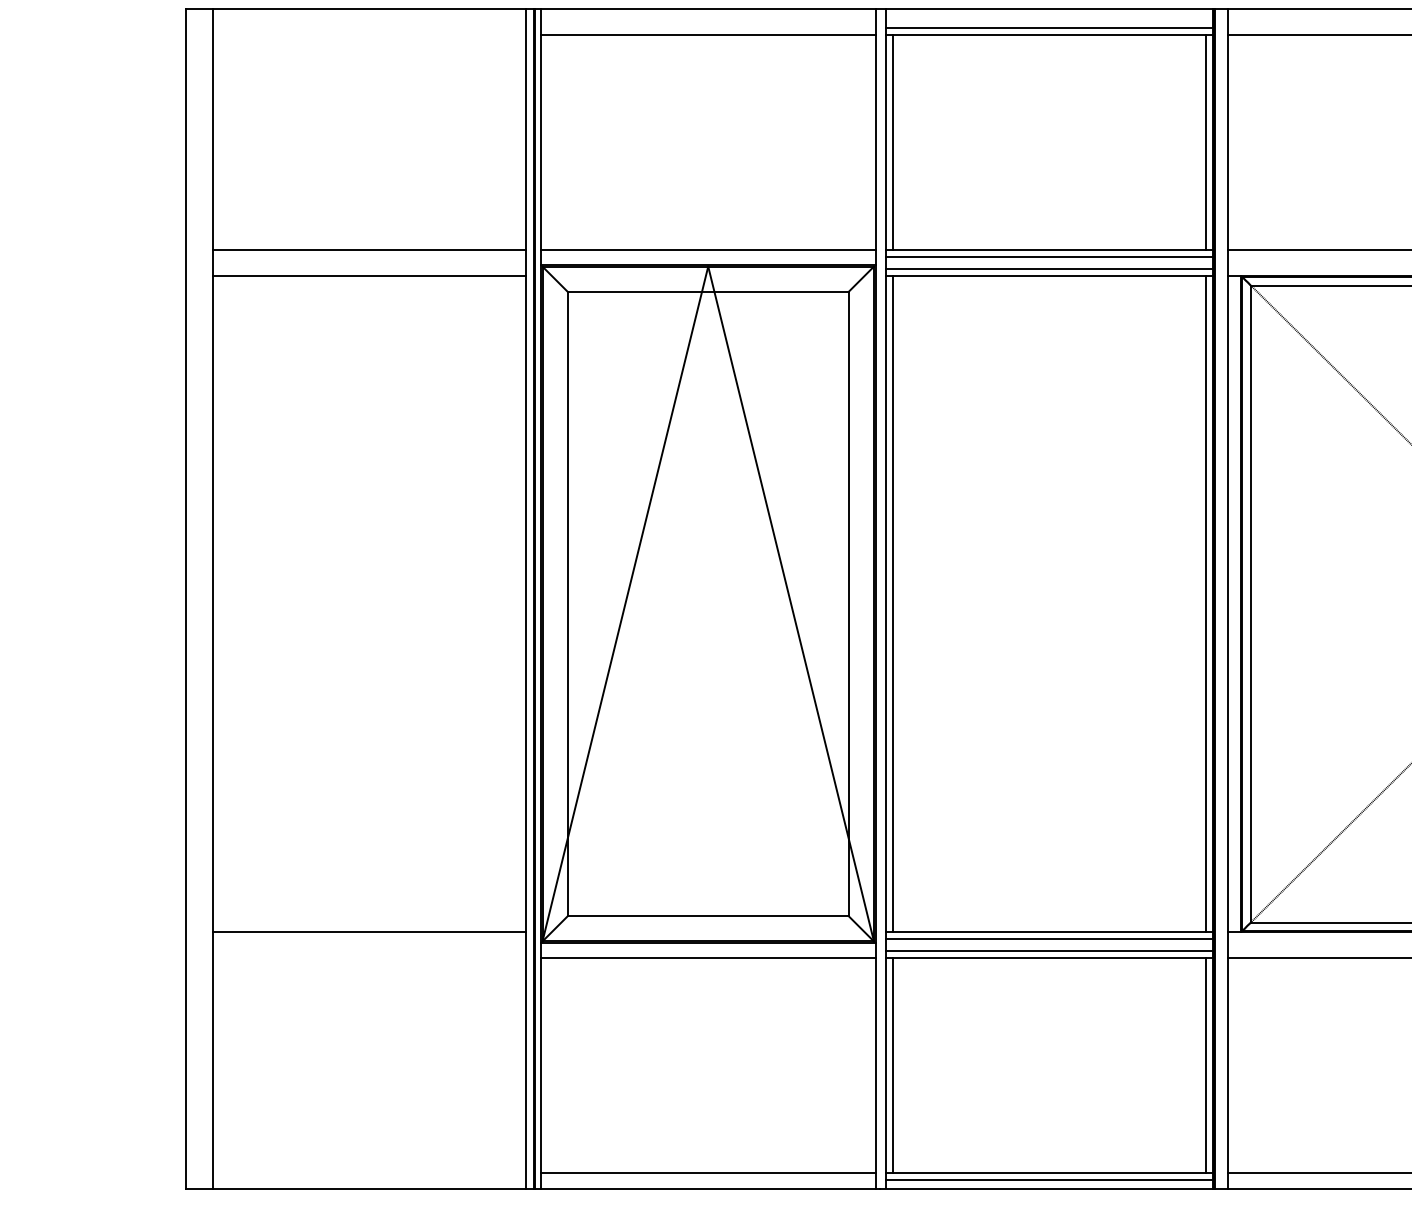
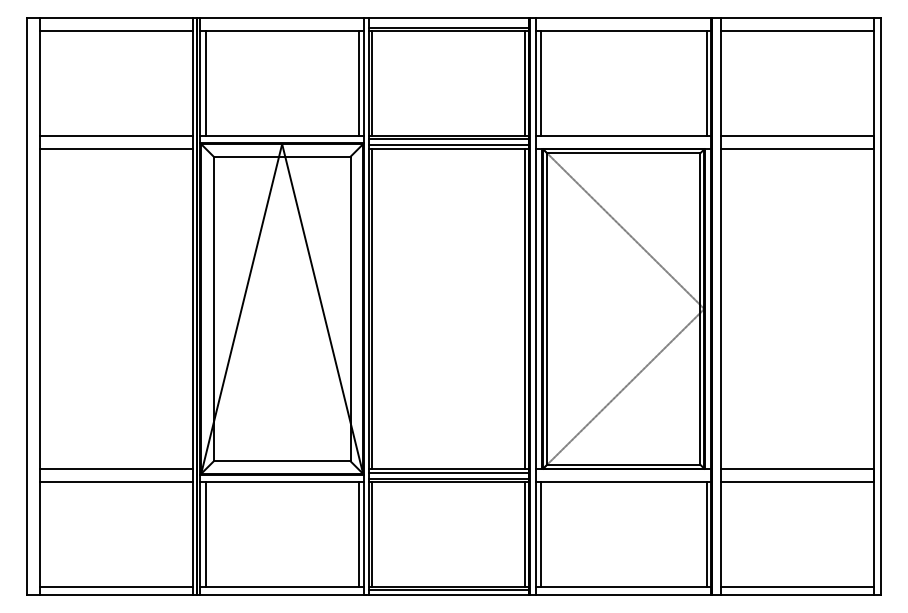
line: (367, 33) -> (115, 30), added
line: (551, 140) -> (205, 82), added
line: (864, 140) -> (358, 82), added
line: (1236, 140) -> (540, 82), added
line: (367, 959) -> (115, 482), added
line: (551, 1065) -> (205, 534), added
line: (864, 1065) -> (358, 534), added
line: (1236, 1065) -> (540, 534), added
line: (367, 1173) -> (115, 587), added

